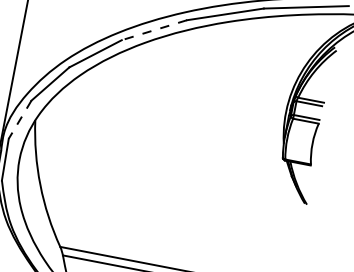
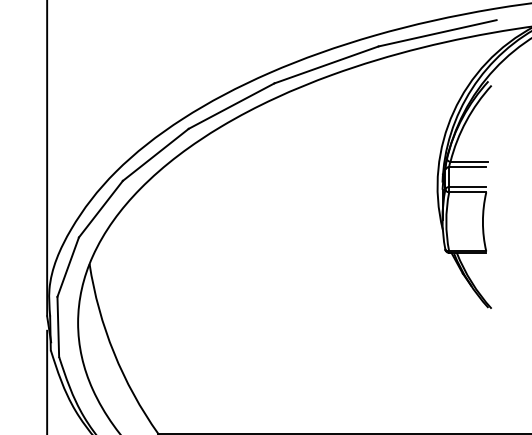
line: (154, 30) -> (231, 106), dashed -> solid
line: (20, 119) -> (68, 267), dashed -> solid

